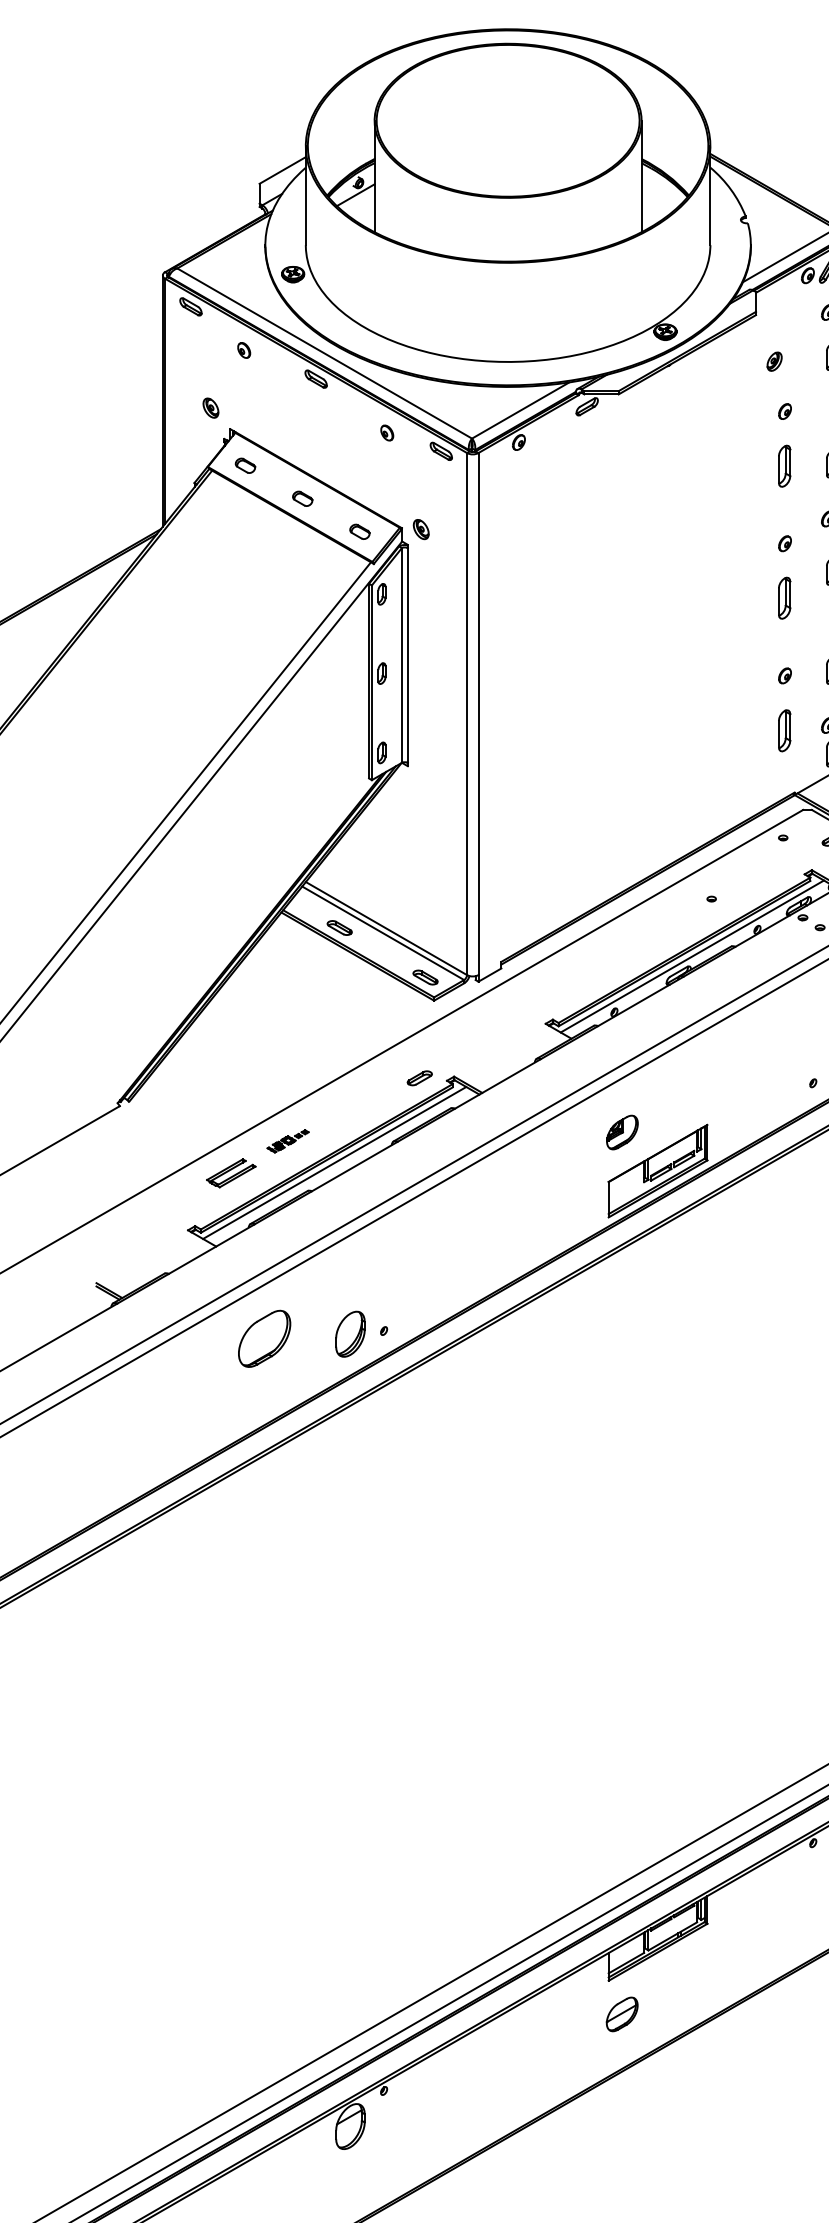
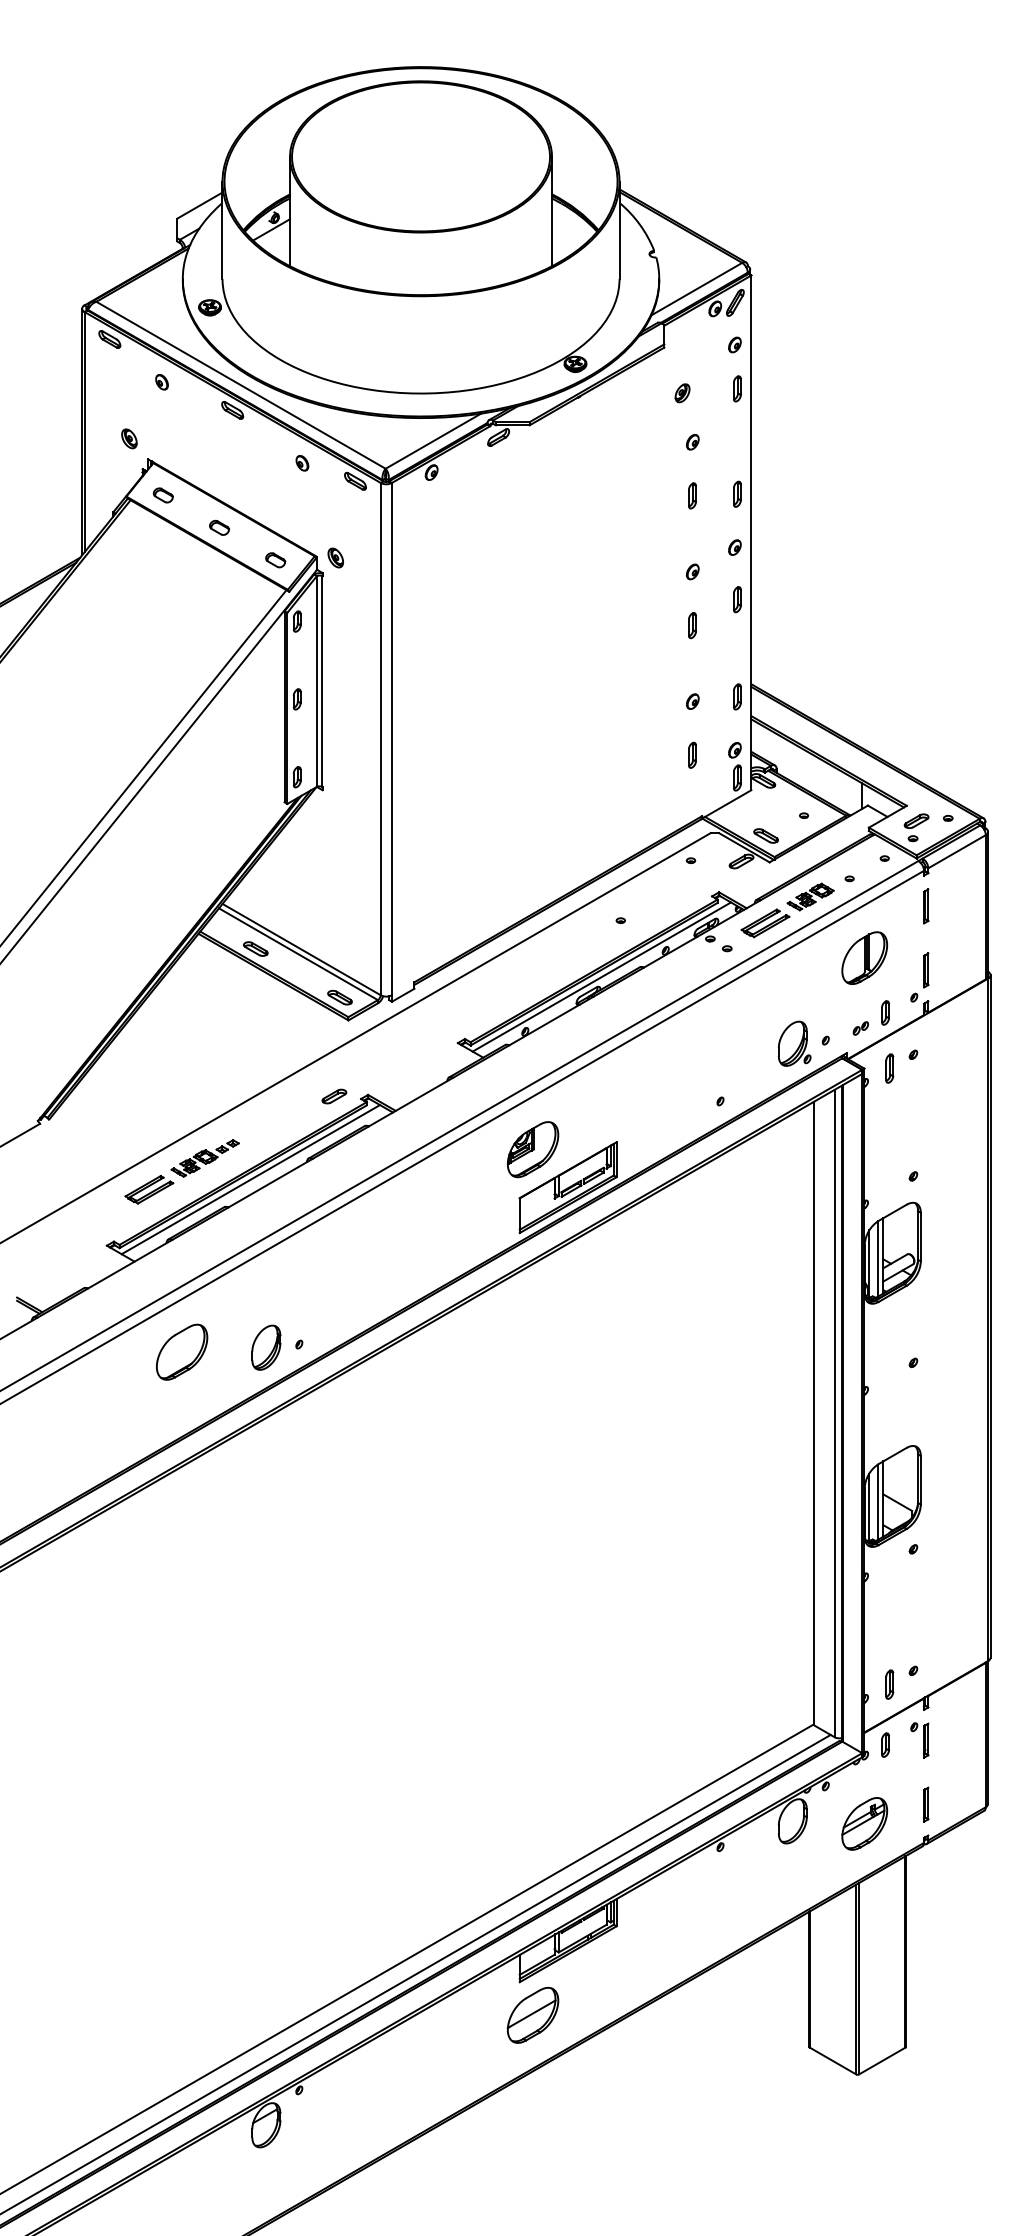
part: (784, 465) -> (692, 495), size x0.62
part: (784, 598) -> (692, 625), size x0.62
part: (784, 729) -> (692, 754), size x0.62
part: (622, 1132) -> (533, 1149), size x1.67
part: (287, 1141) -> (204, 1158), size x1.67
part: (621, 2013) -> (532, 2014), size x1.67

